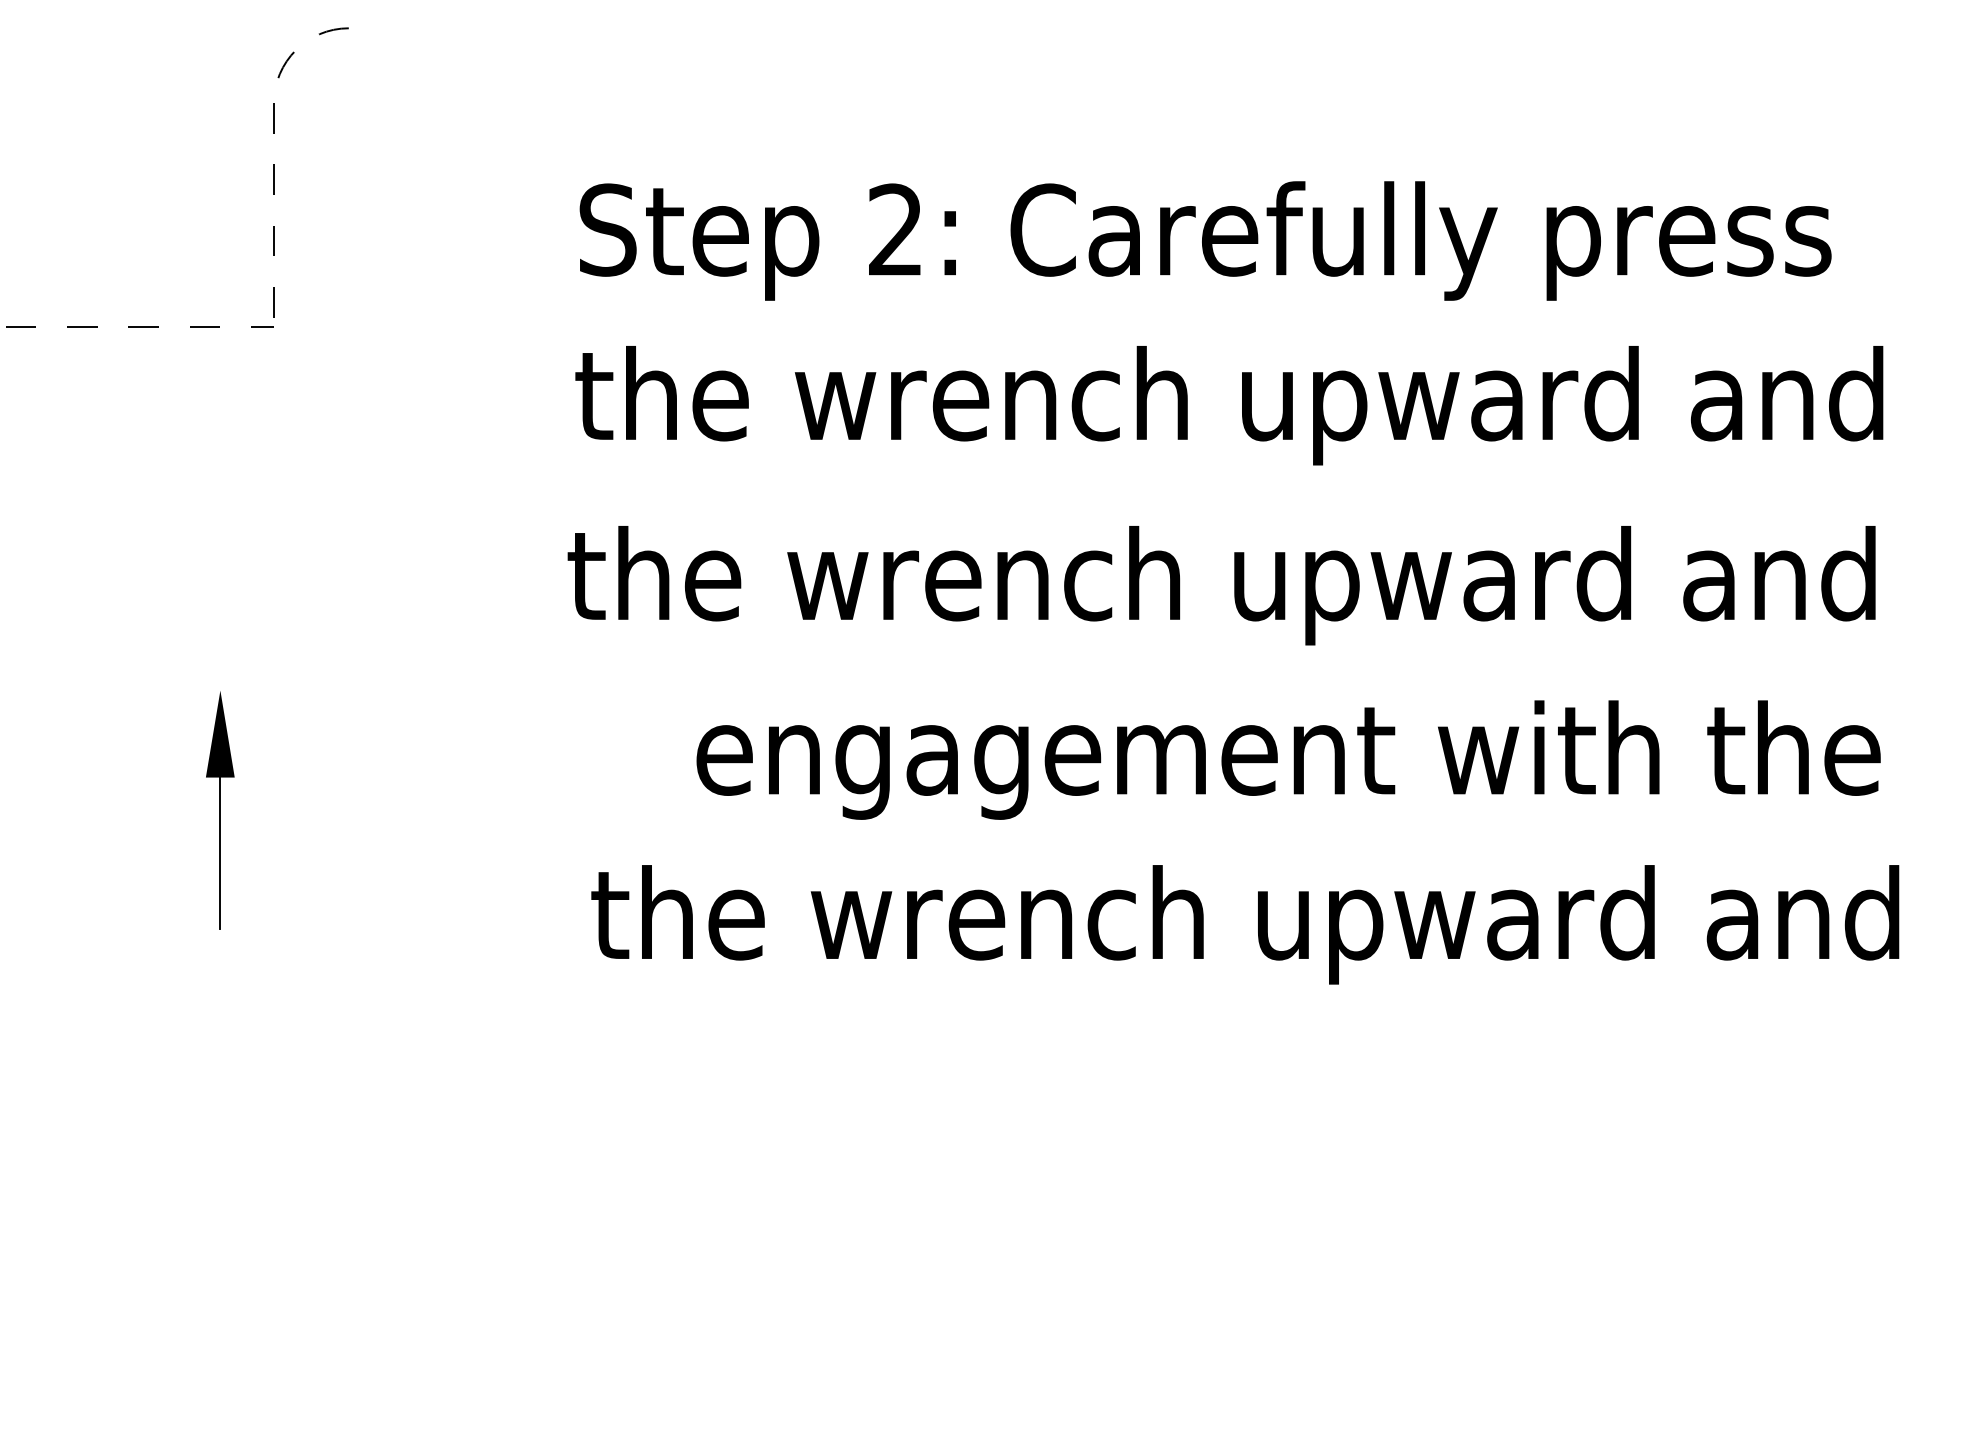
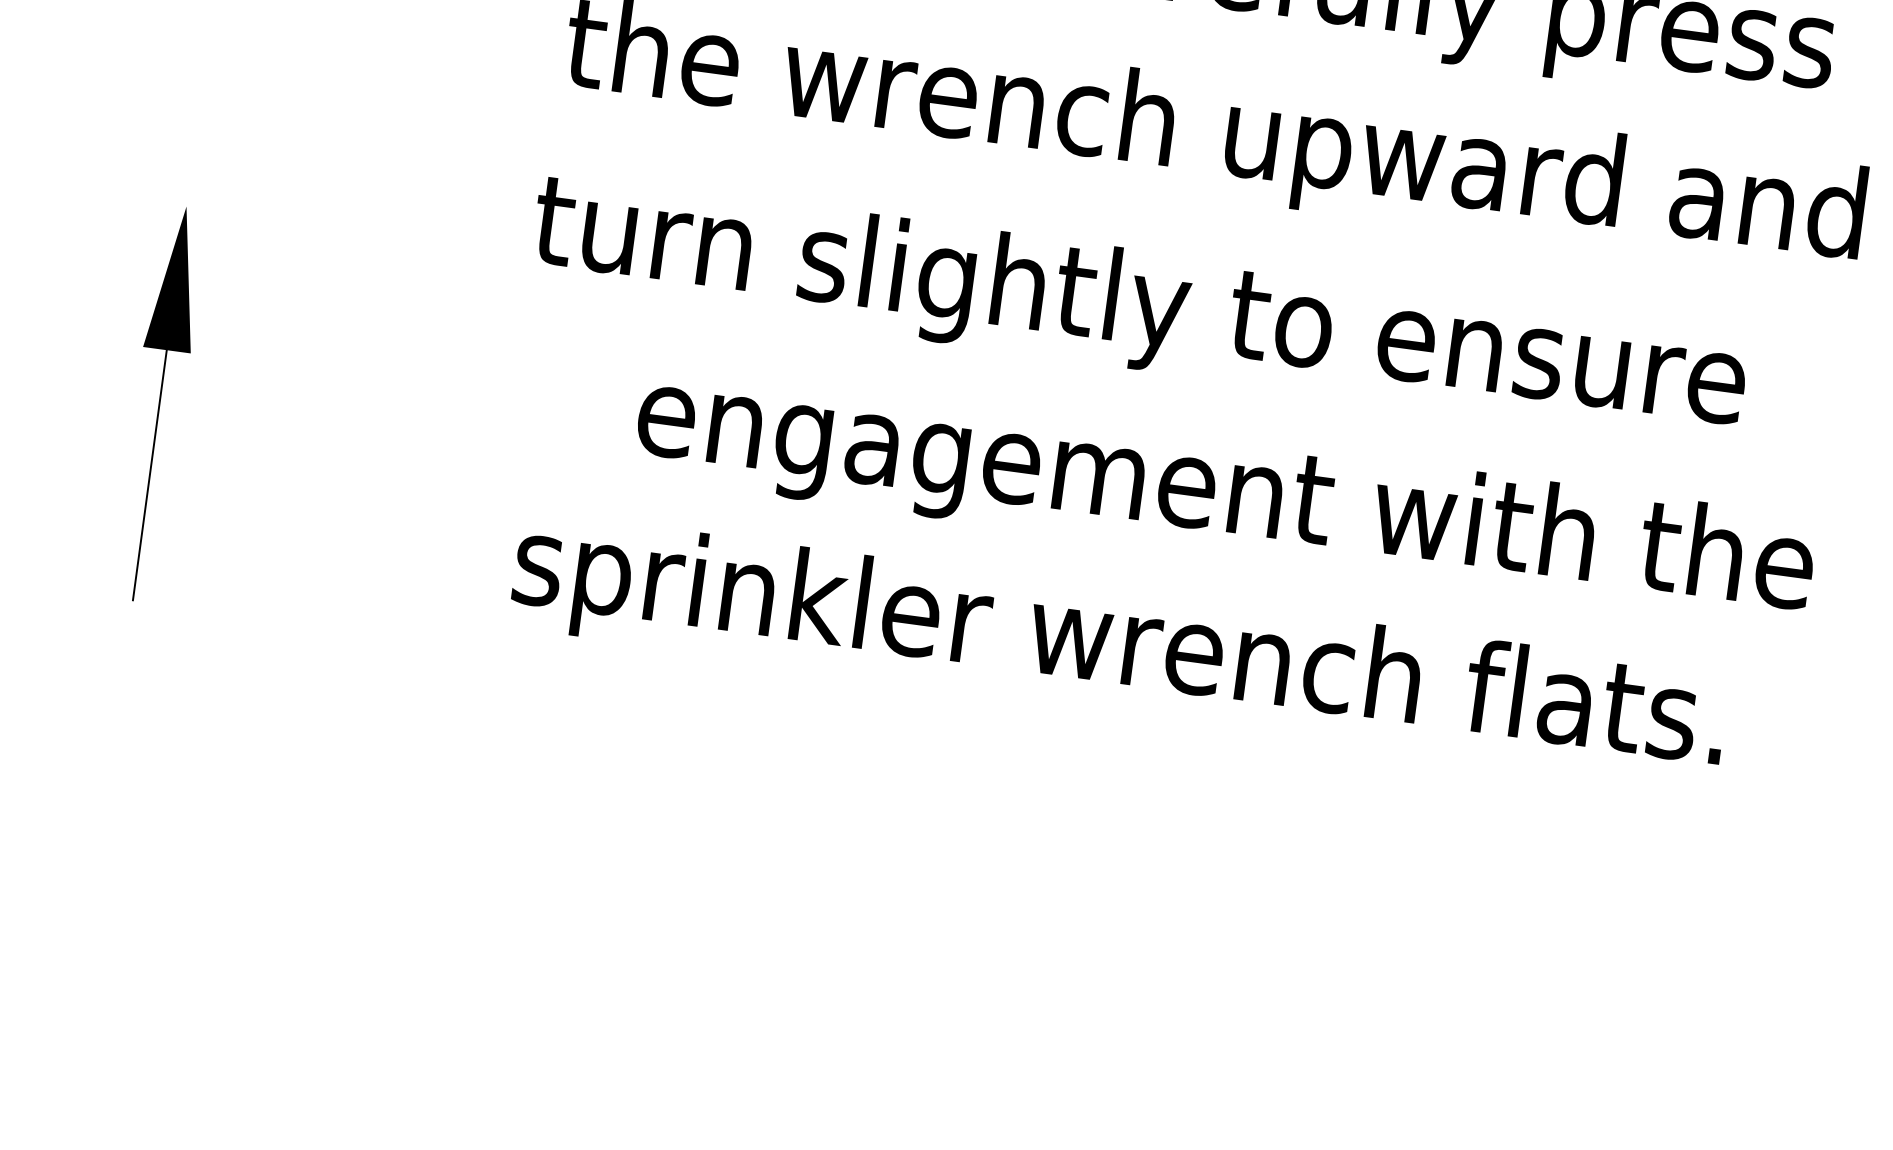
text: (1246, 585) -> (1206, 318), the wrench upward and -> turn slightly to ensure
part: (220, 809) -> (160, 403), size x1.67
text: (1245, 924) -> (1160, 654), the wrench upward and -> sprinkler wrench flats.

